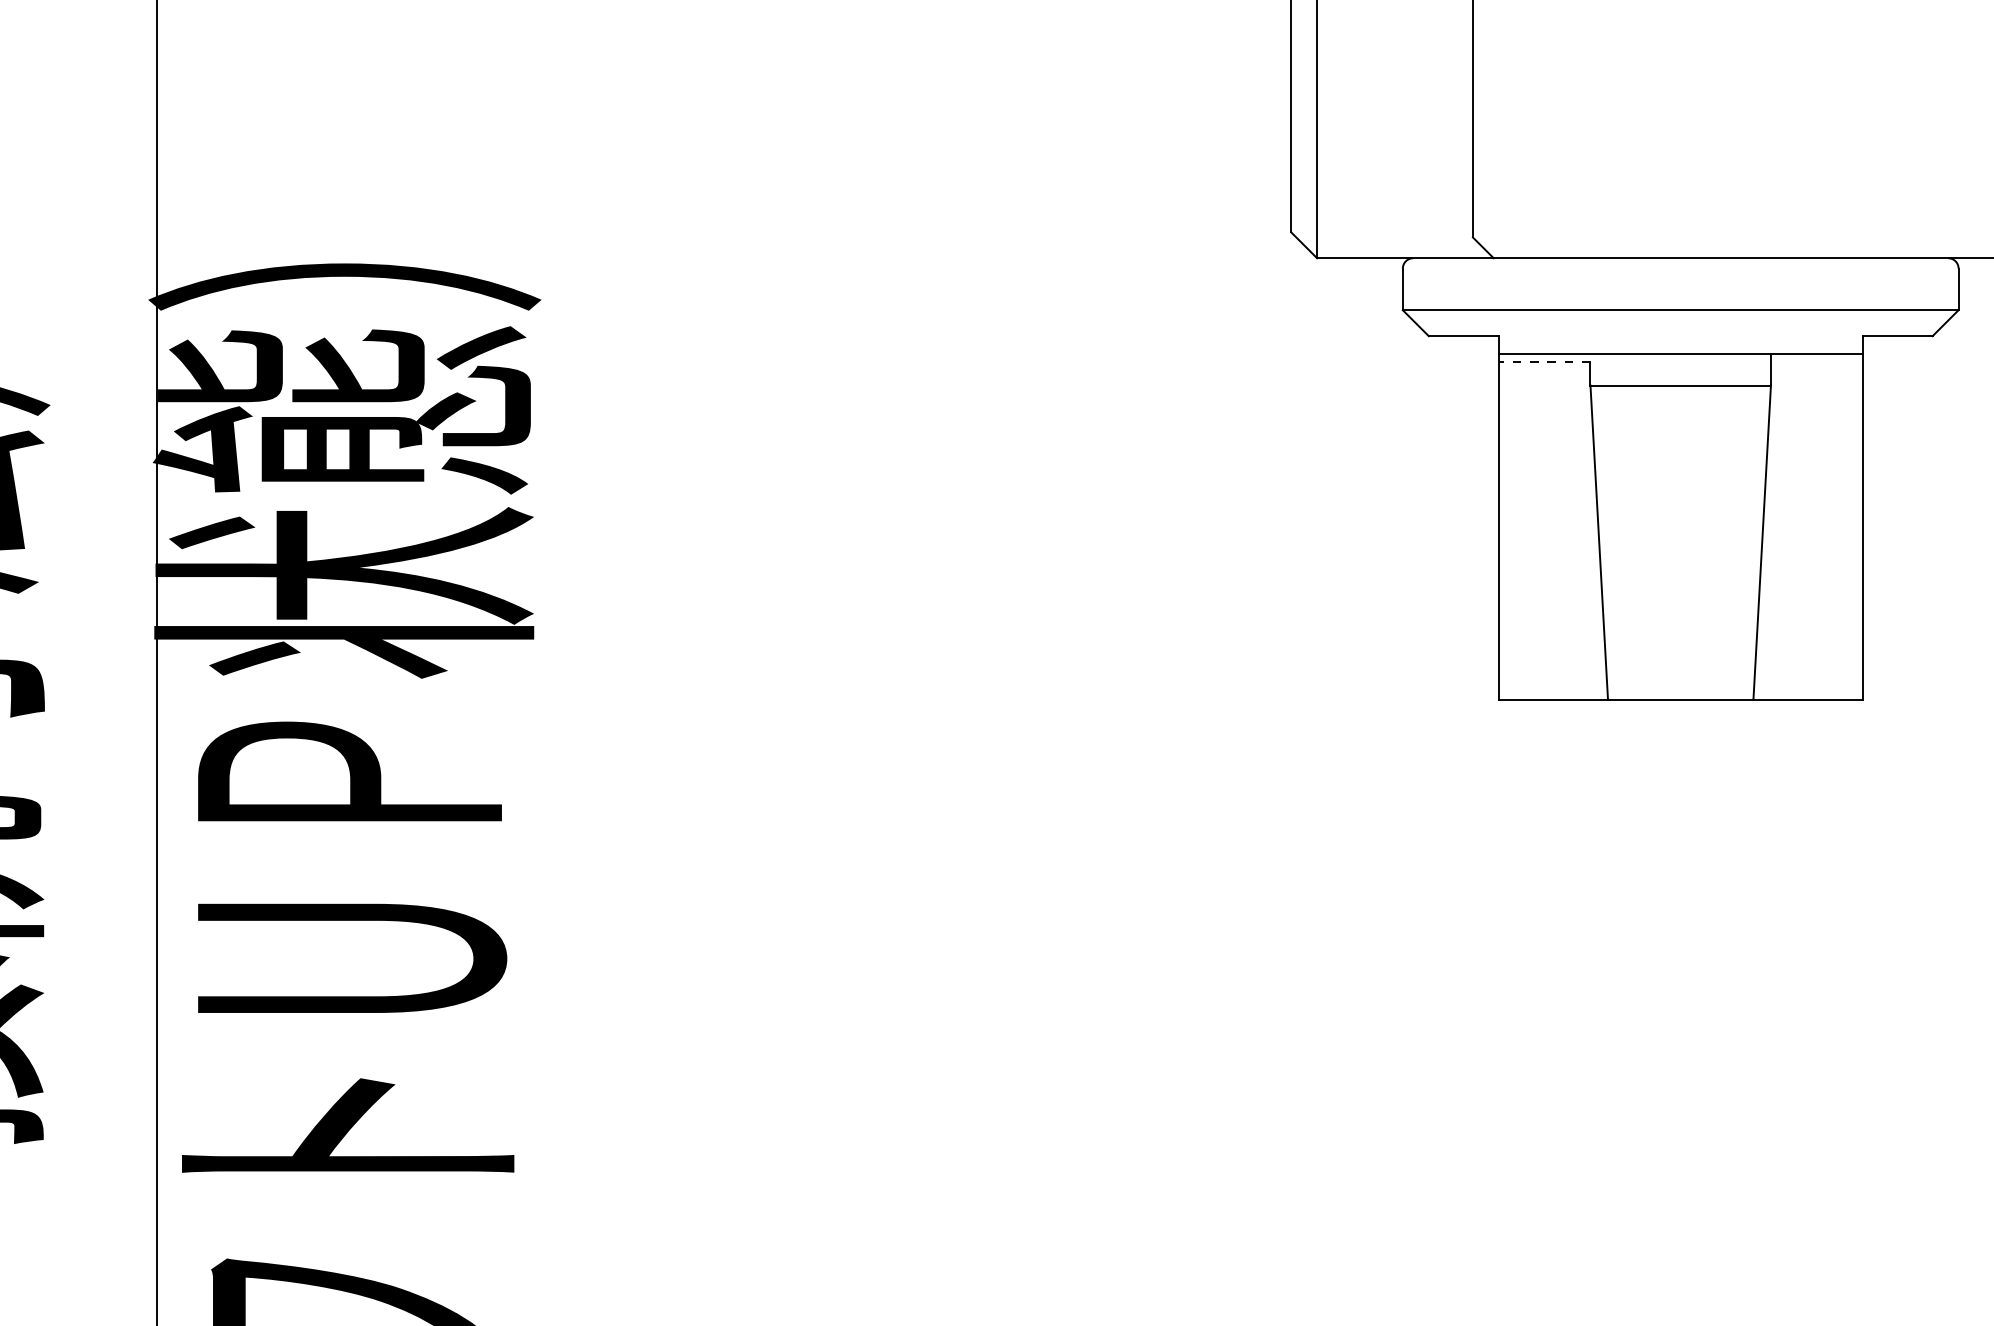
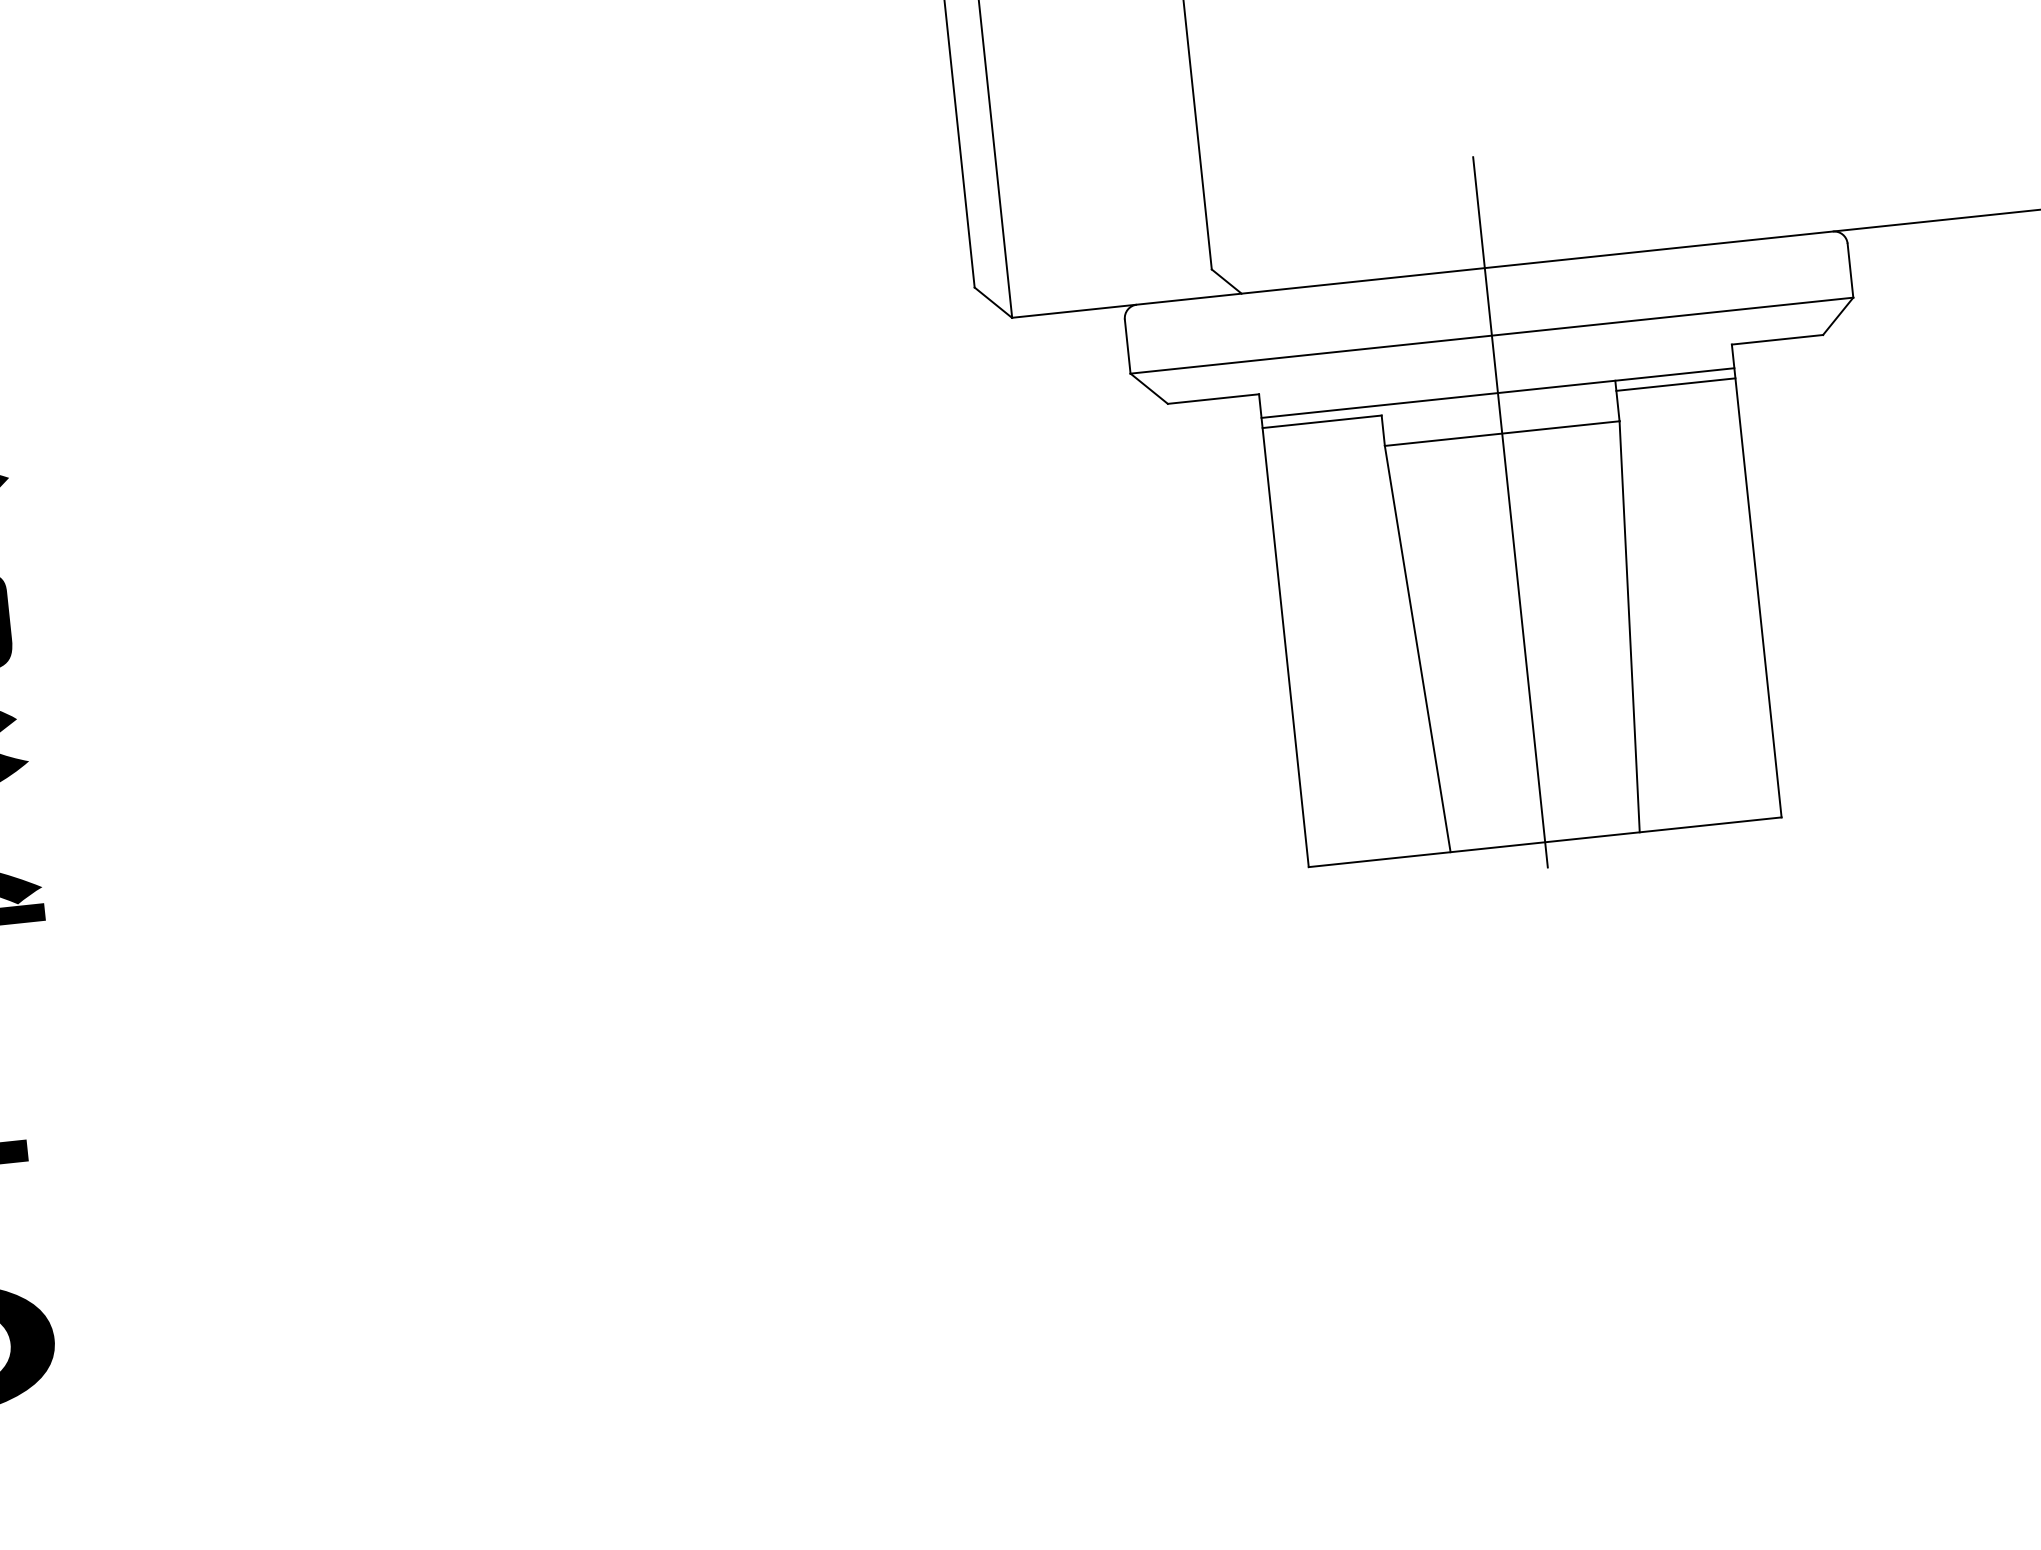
line: (1544, 362) -> (1321, 422), dashed -> solid
line: (1816, 362) -> (1675, 385), added
line: (1680, 445) -> (1510, 511), added

